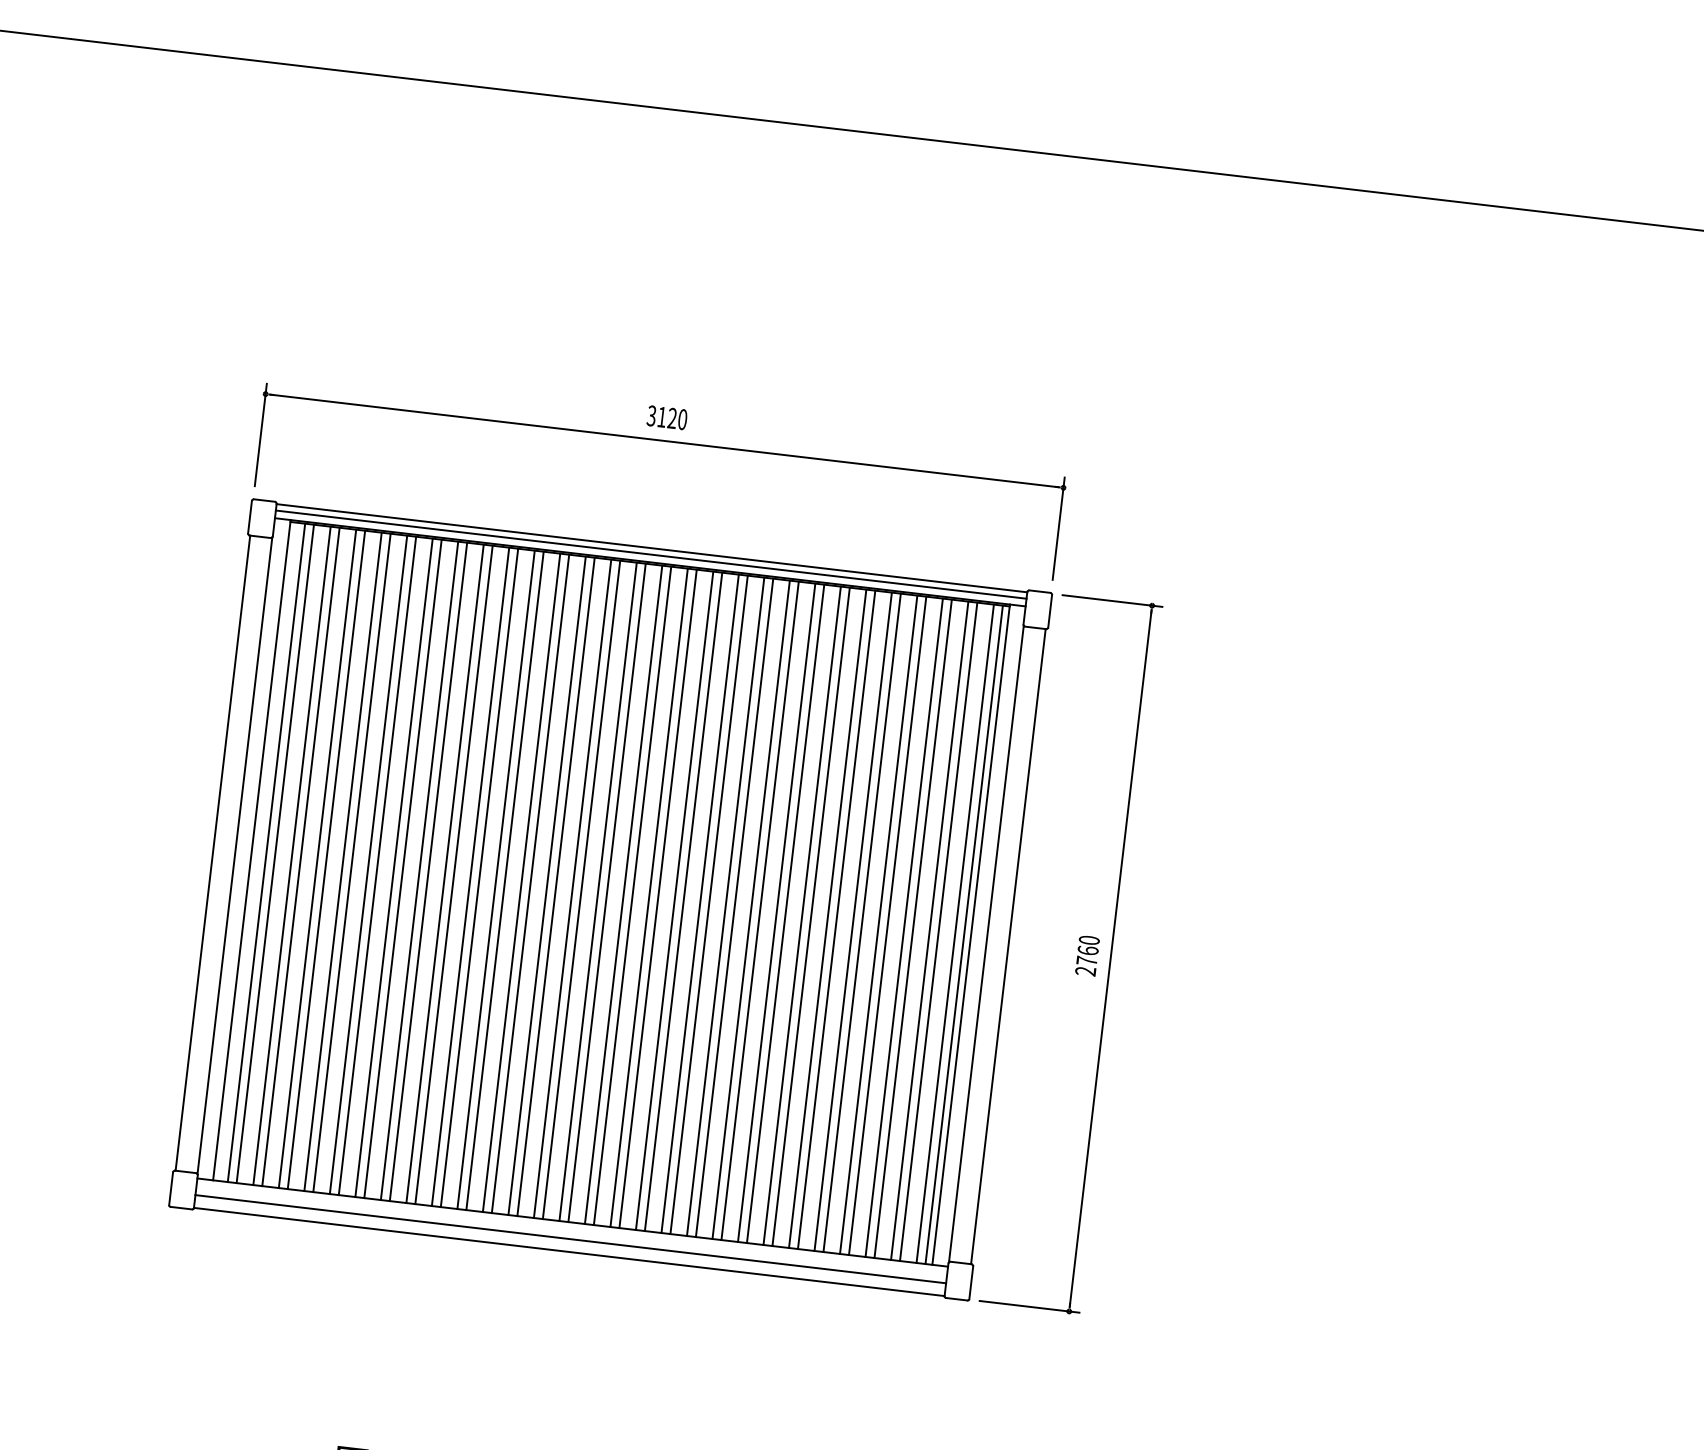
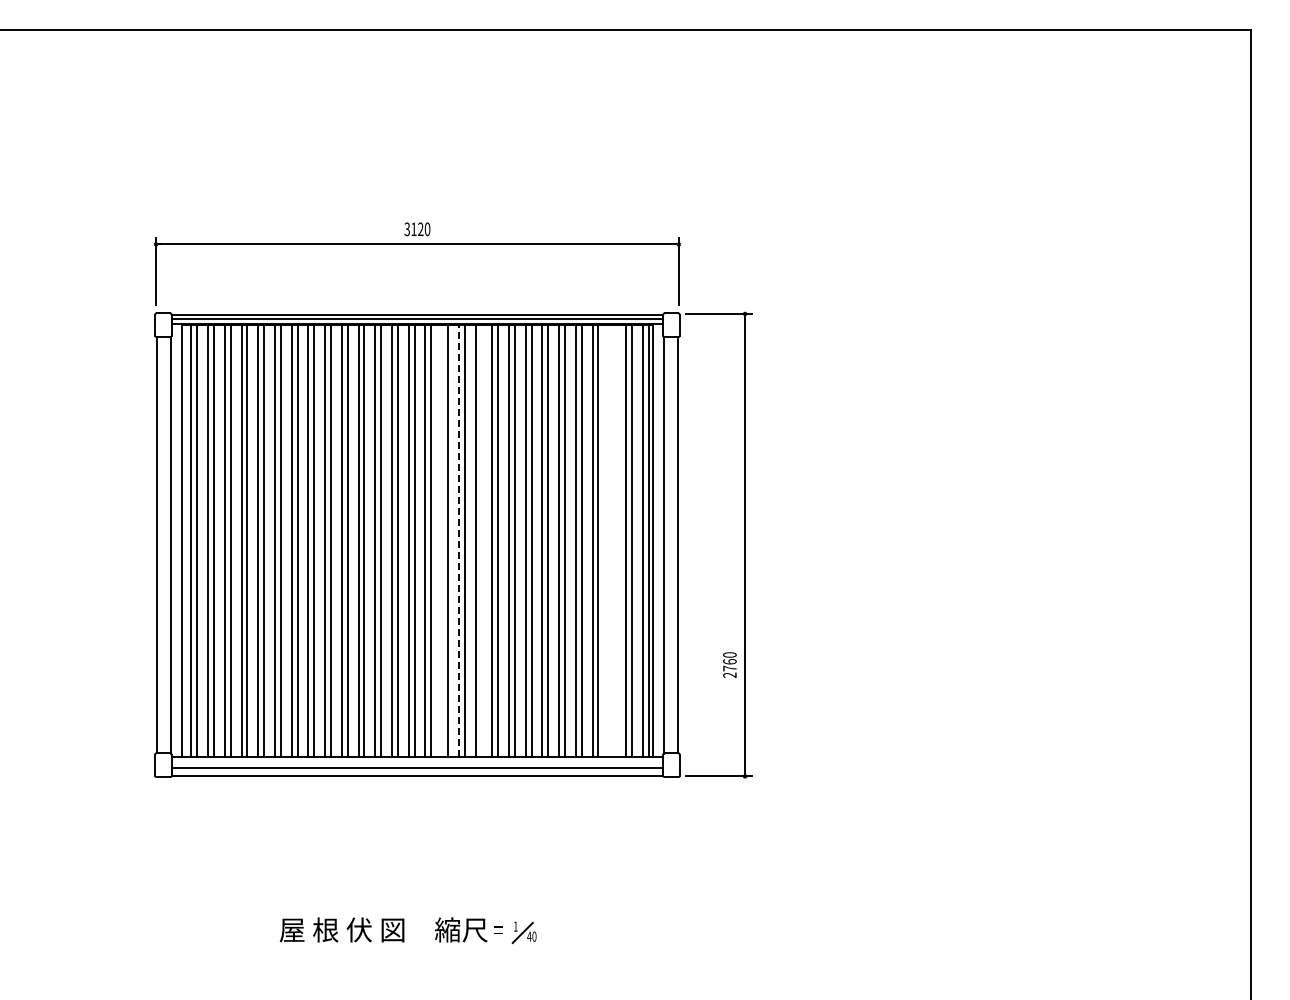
line: (649, 897) -> (442, 540), removed
line: (674, 900) -> (458, 540), solid -> dashed
line: (709, 904) -> (481, 540), removed
line: (904, 927) -> (609, 540), removed
line: (913, 928) -> (615, 540), removed
text: (1087, 954) -> (729, 664), moved

